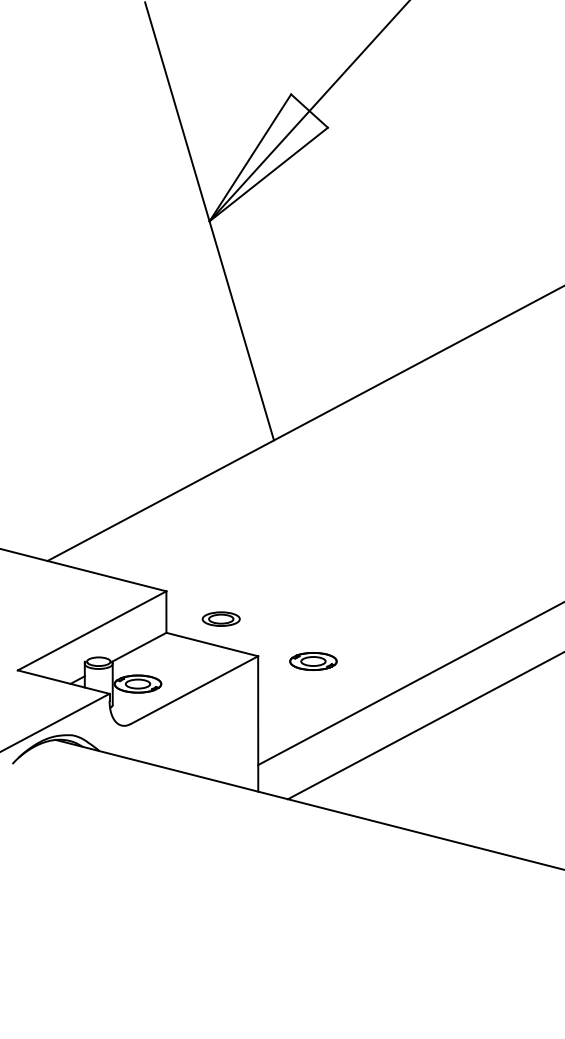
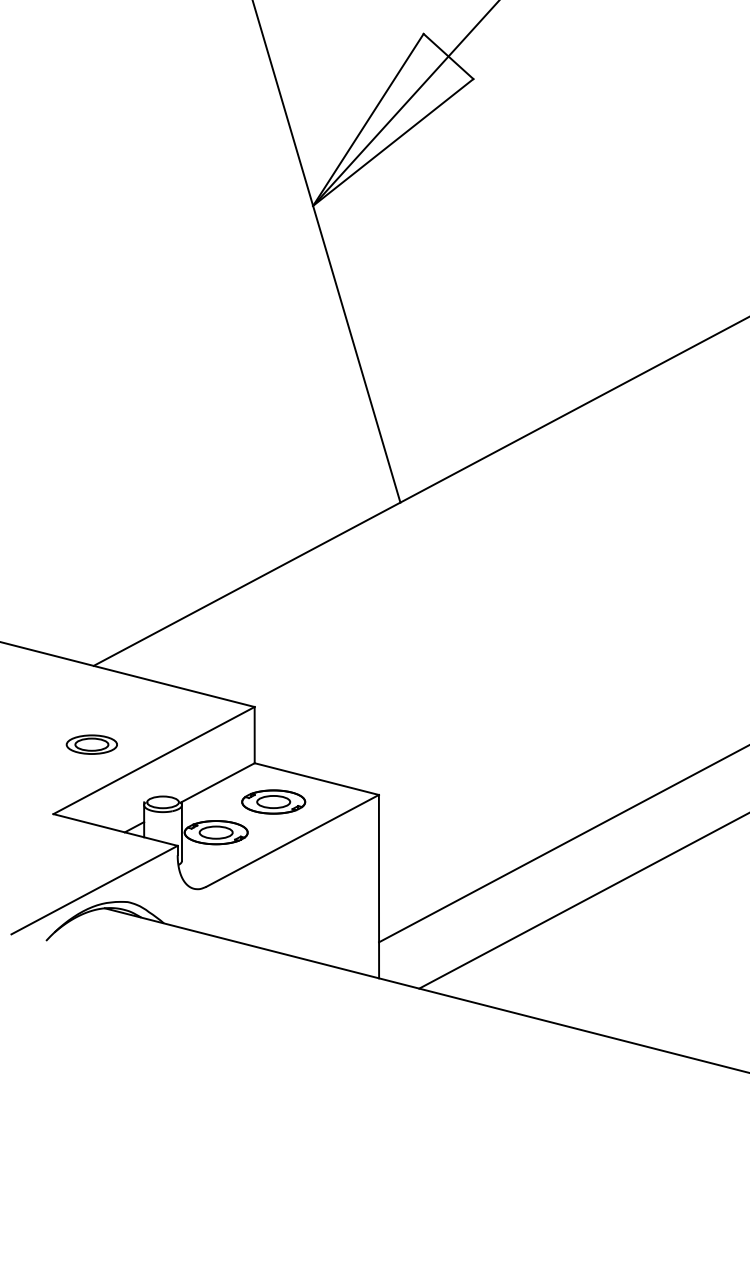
part: (220, 618) -> (90, 743), moved
part: (313, 661) -> (273, 802), moved

